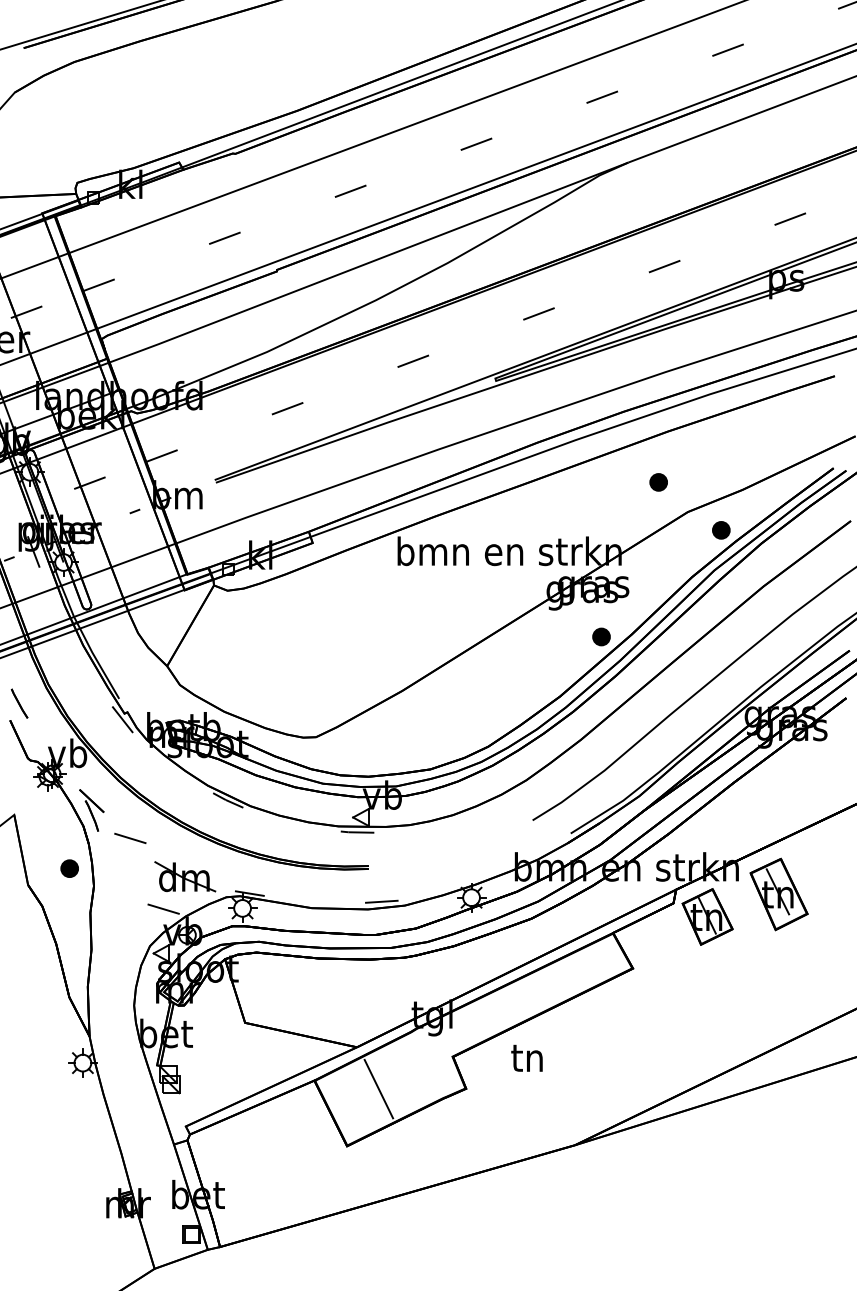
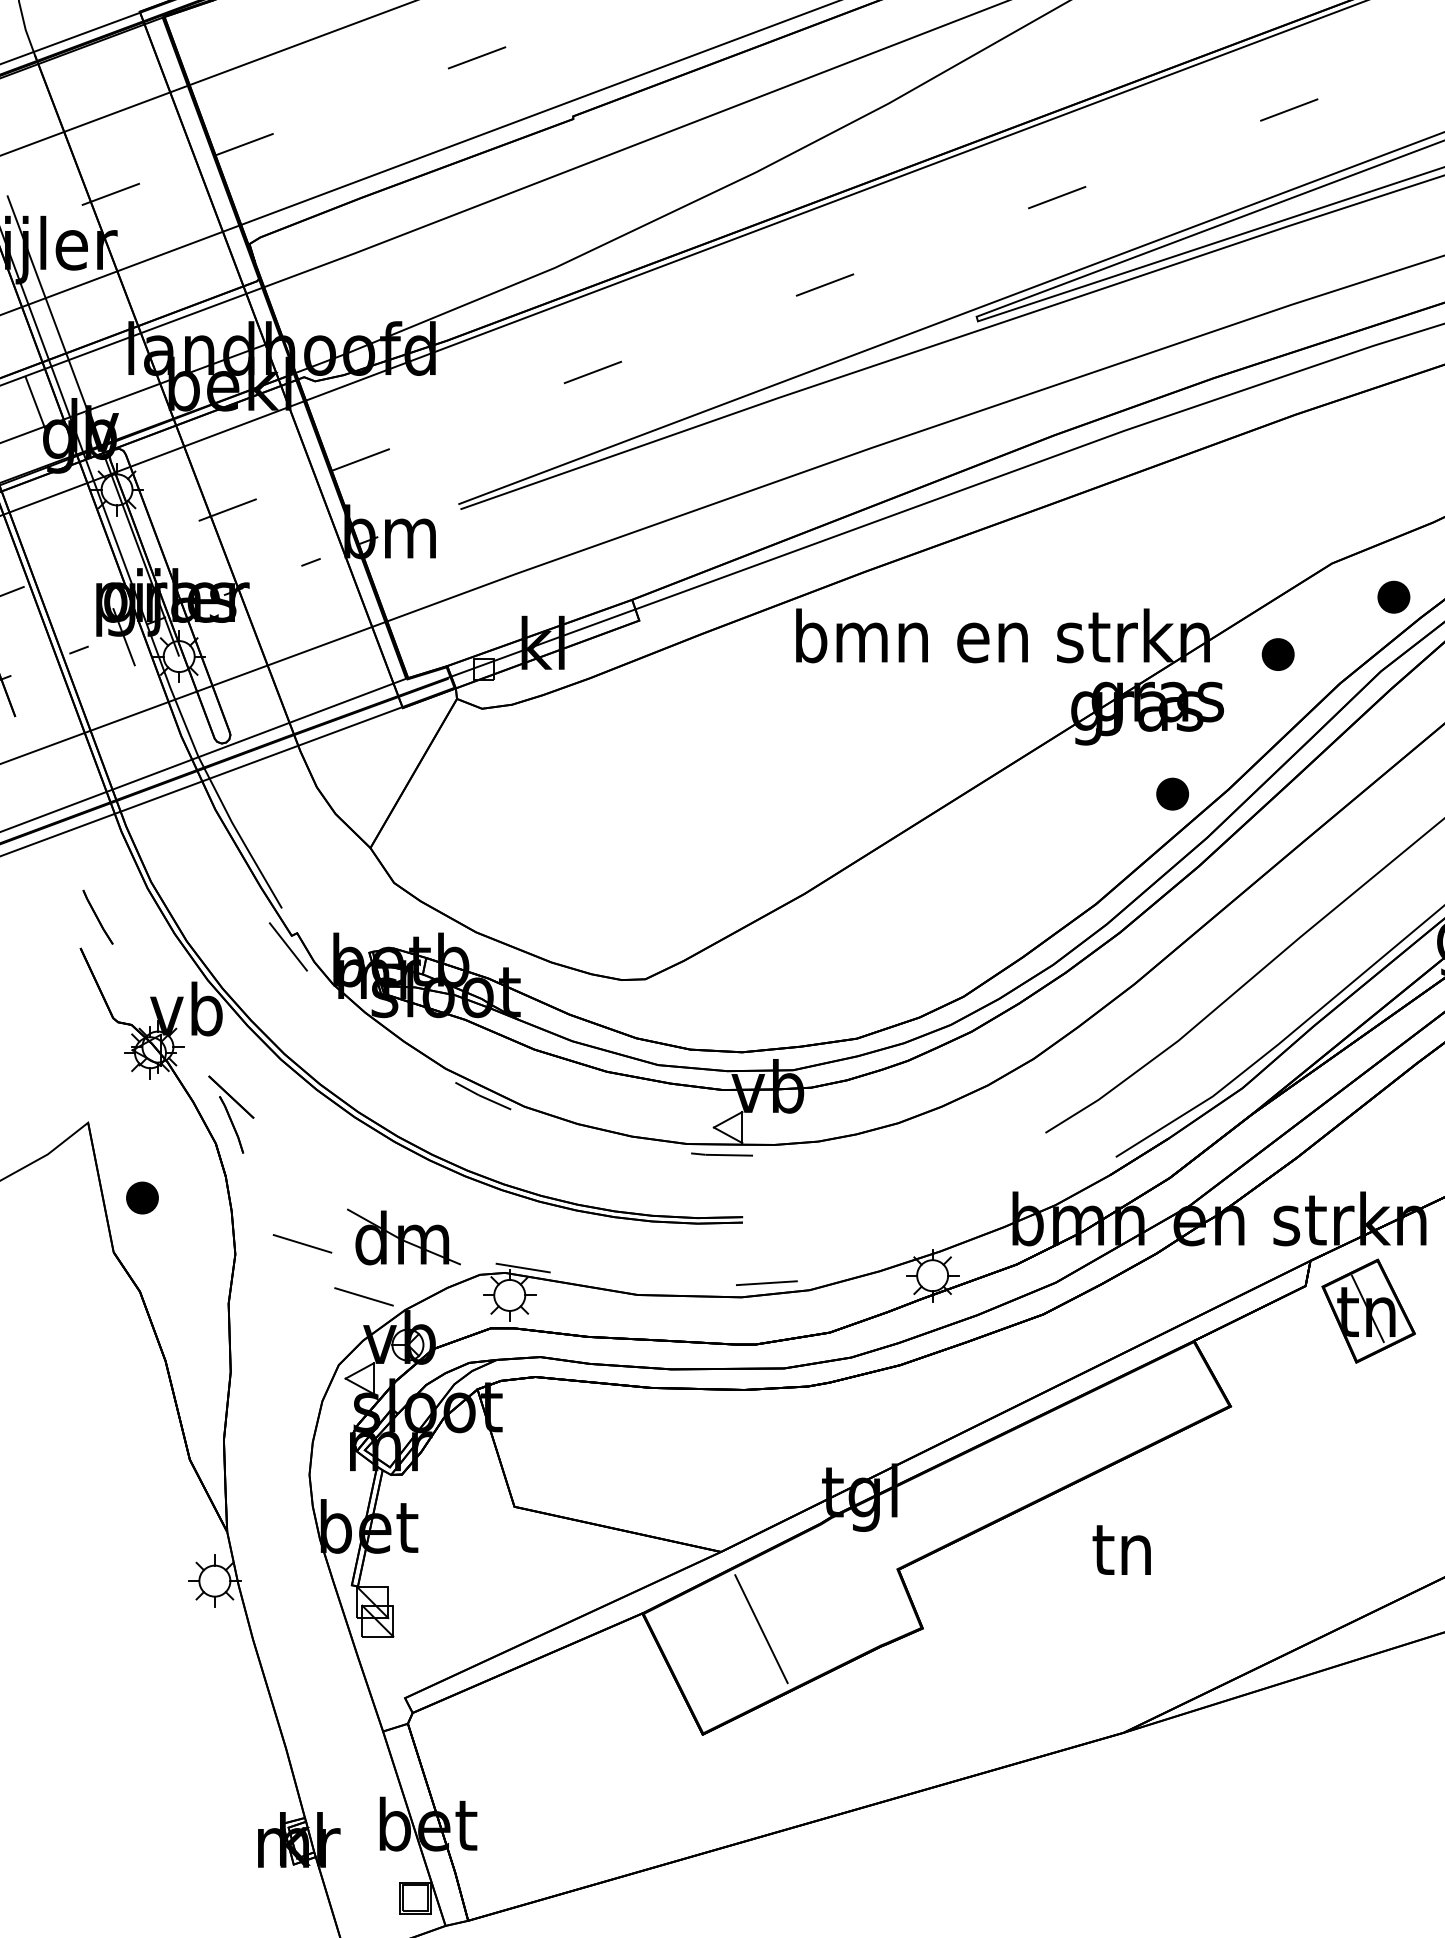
part: (658, 482) -> (1277, 654), moved
line: (130, 837) -> (302, 1242), moved
part: (69, 868) -> (142, 1197), moved
text: (526, 1057) -> (1120, 1548), moved

